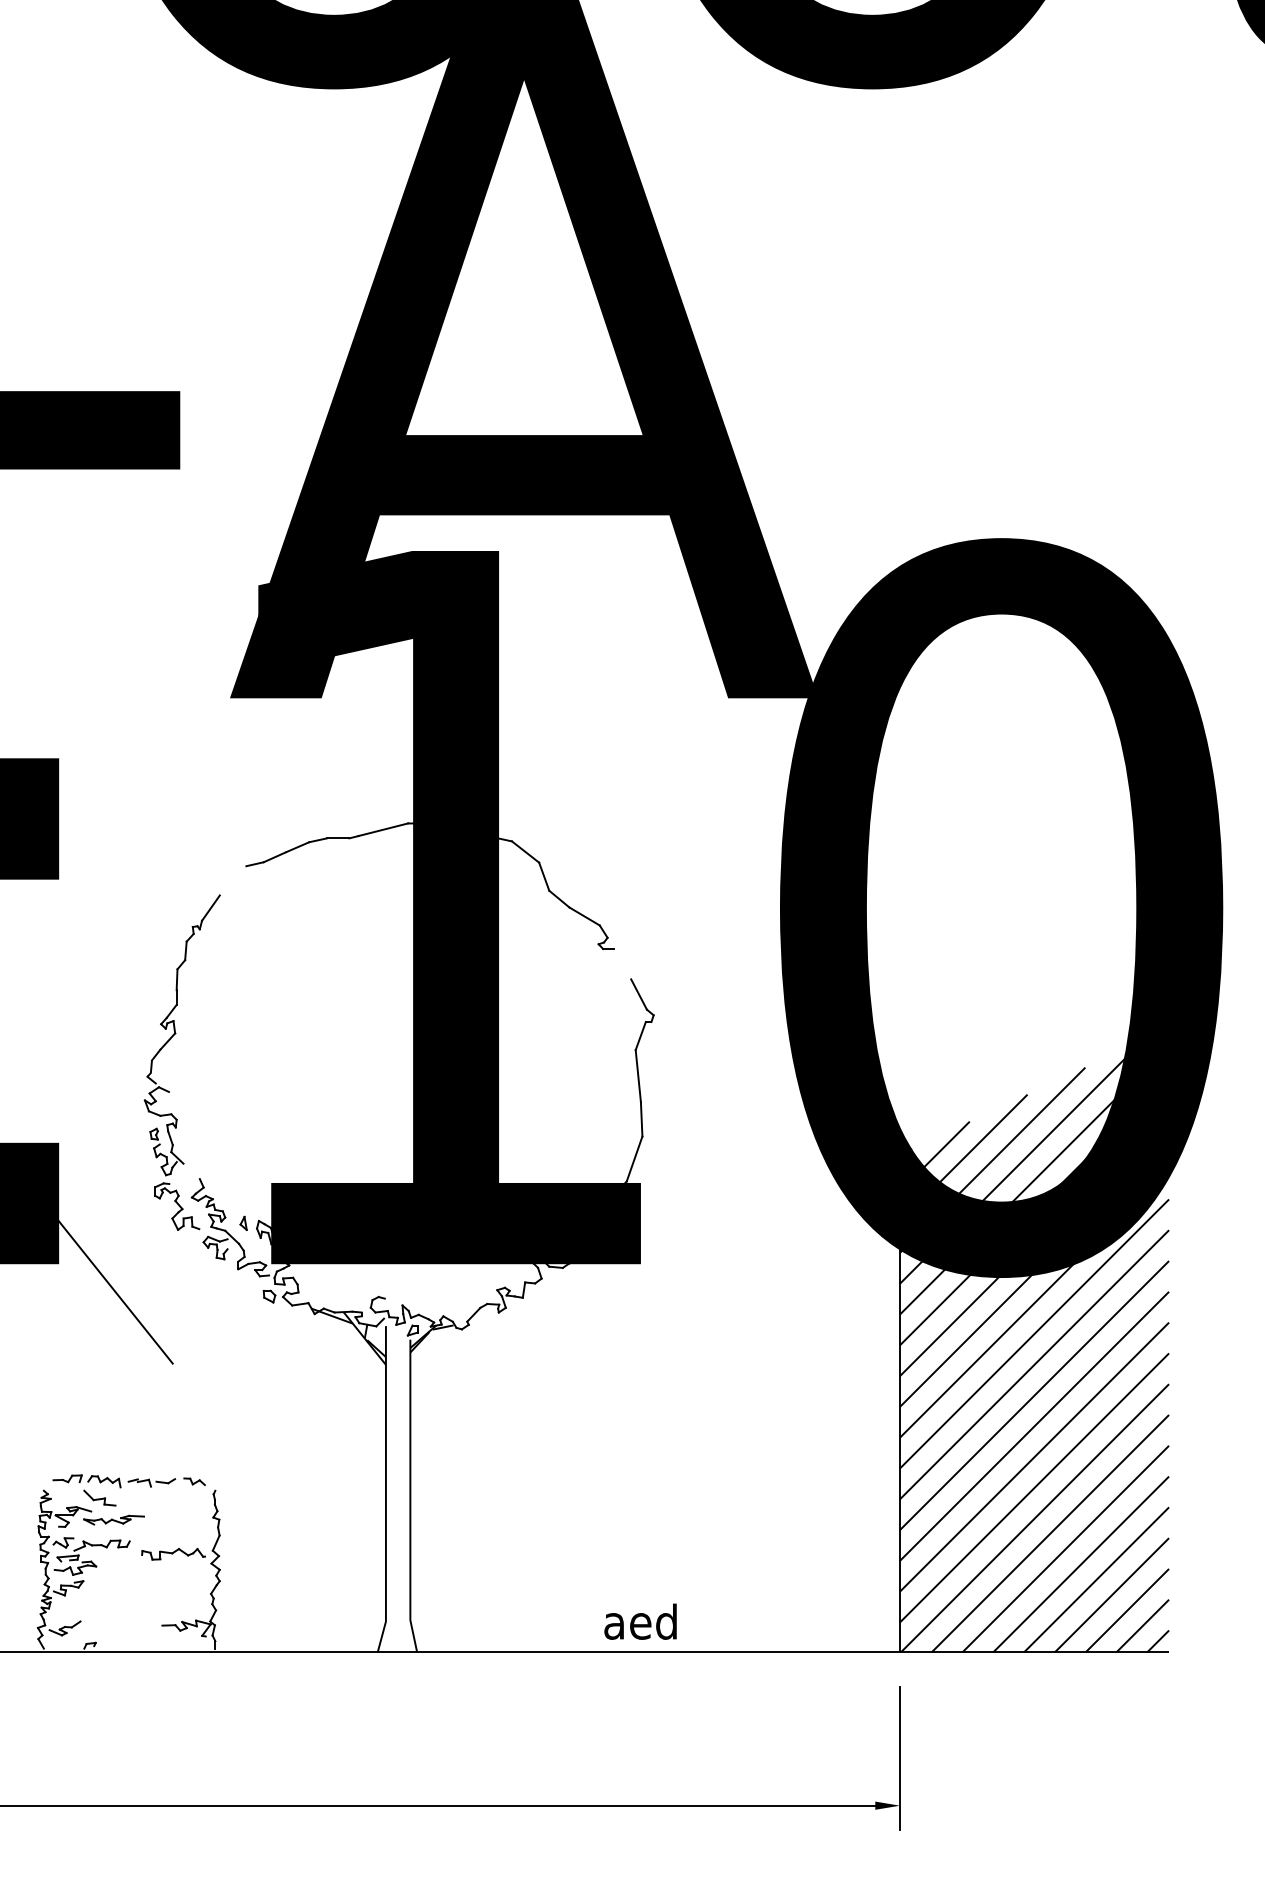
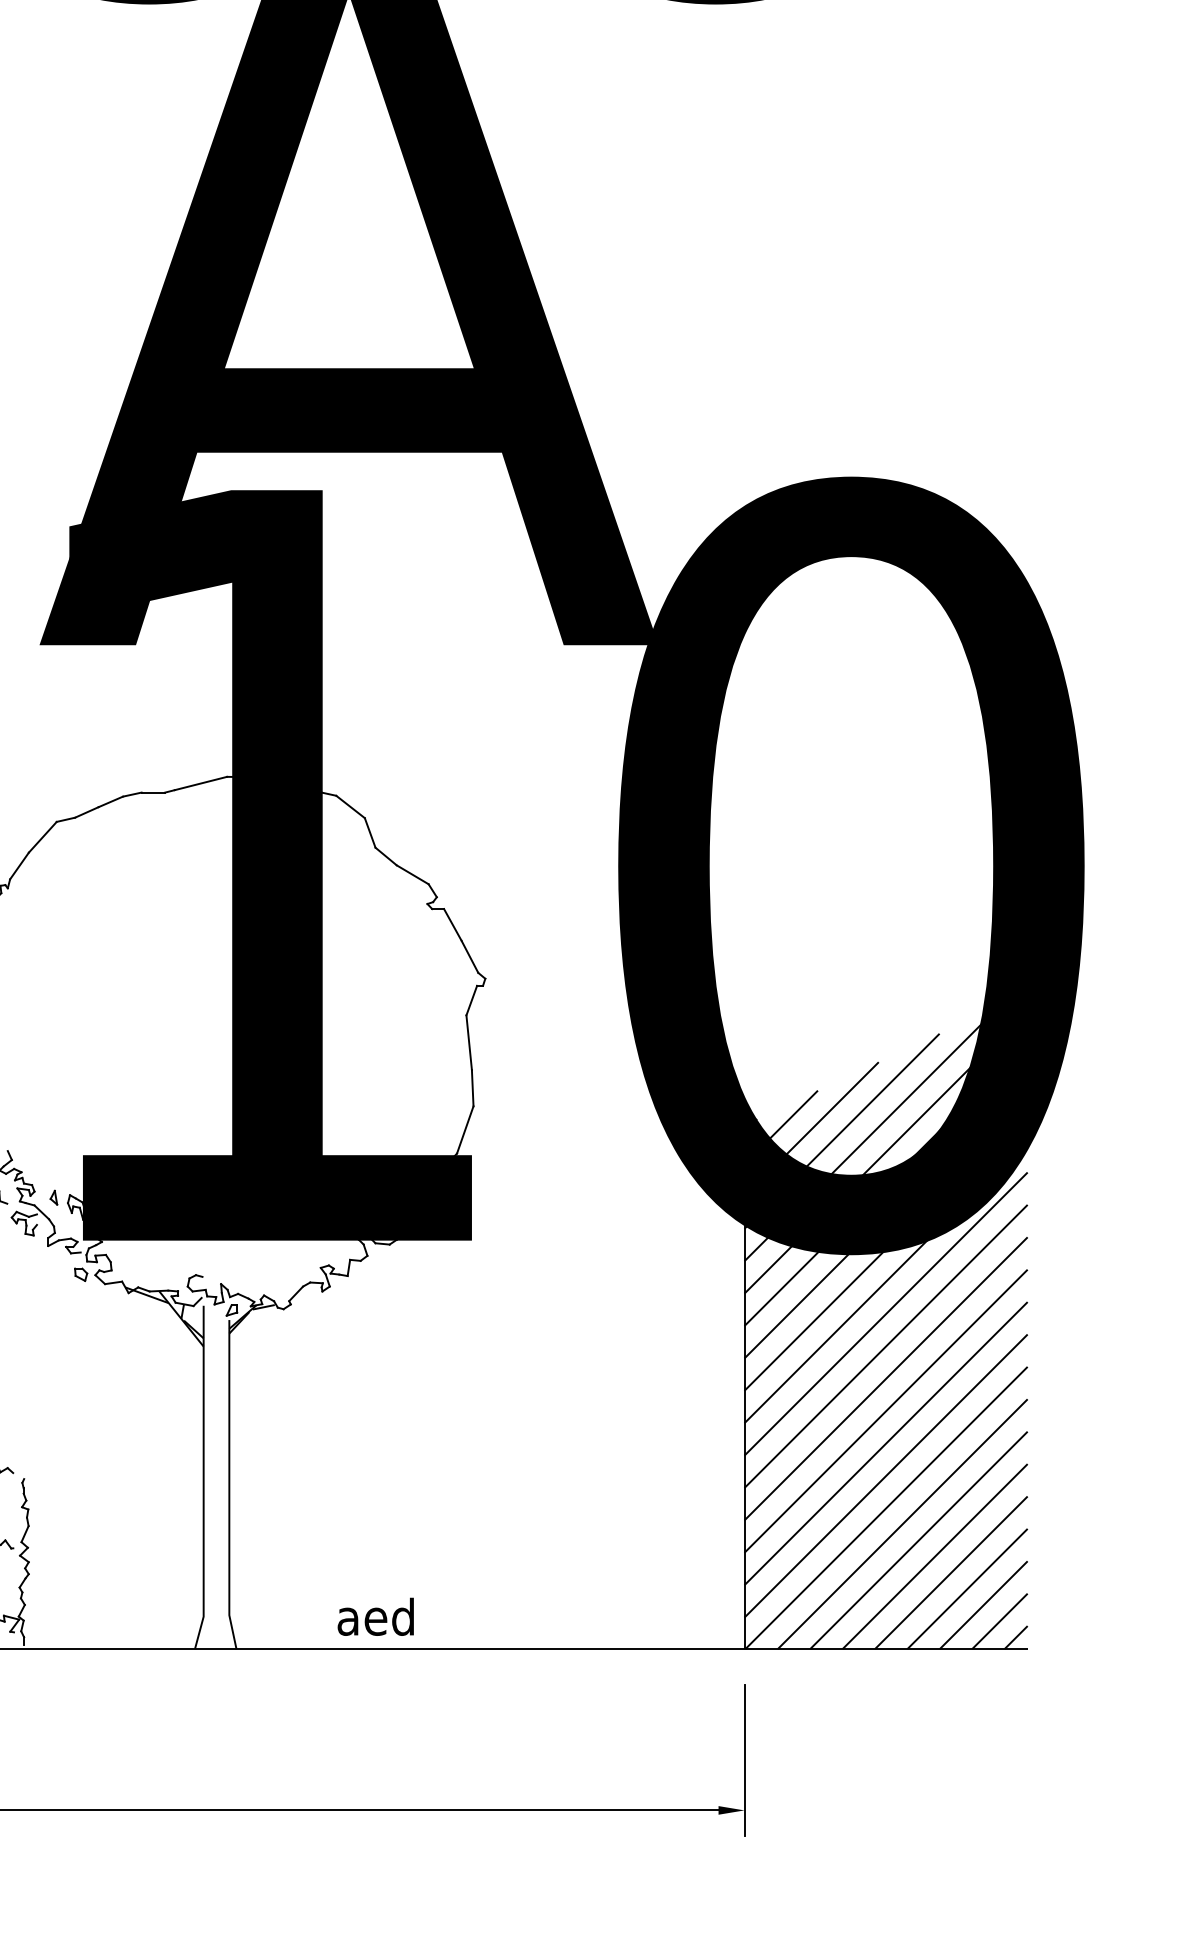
line: (232, 880) -> (42, 836), added
line: (622, 964) -> (452, 925), added
text: (640, 1621) -> (375, 1616), moved

